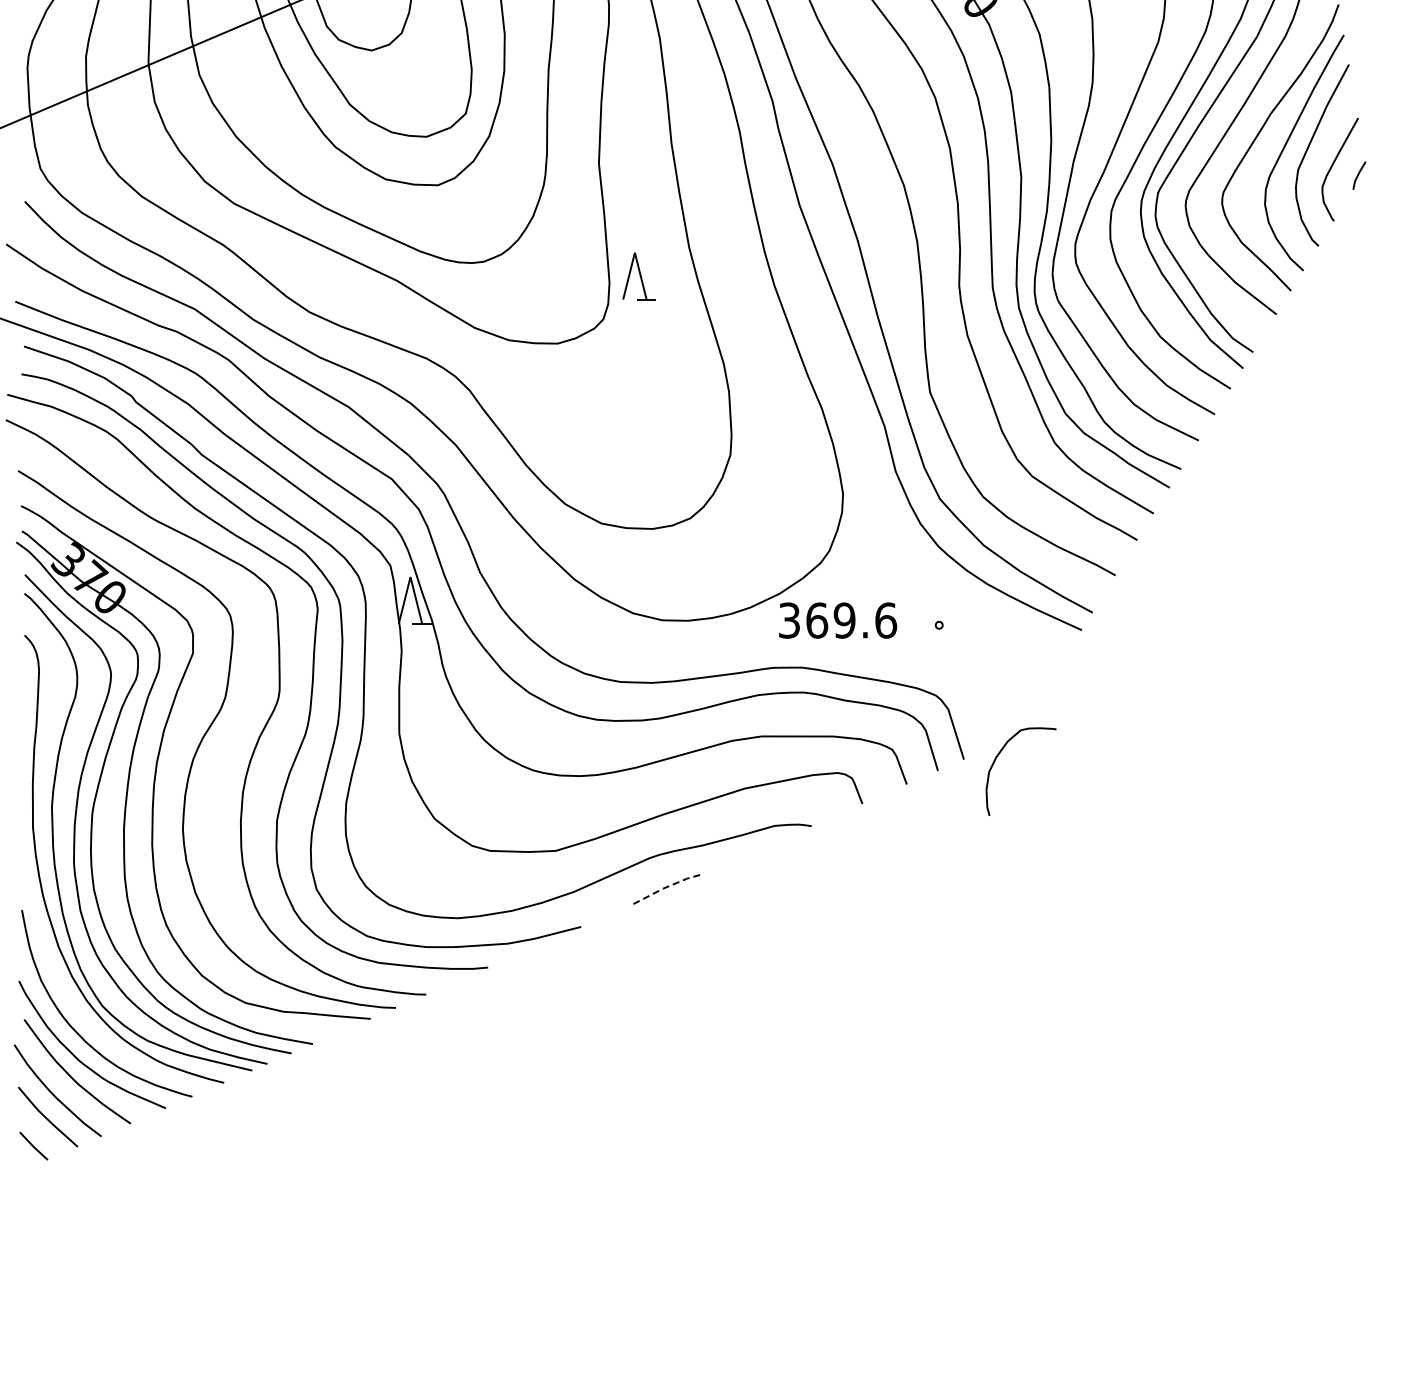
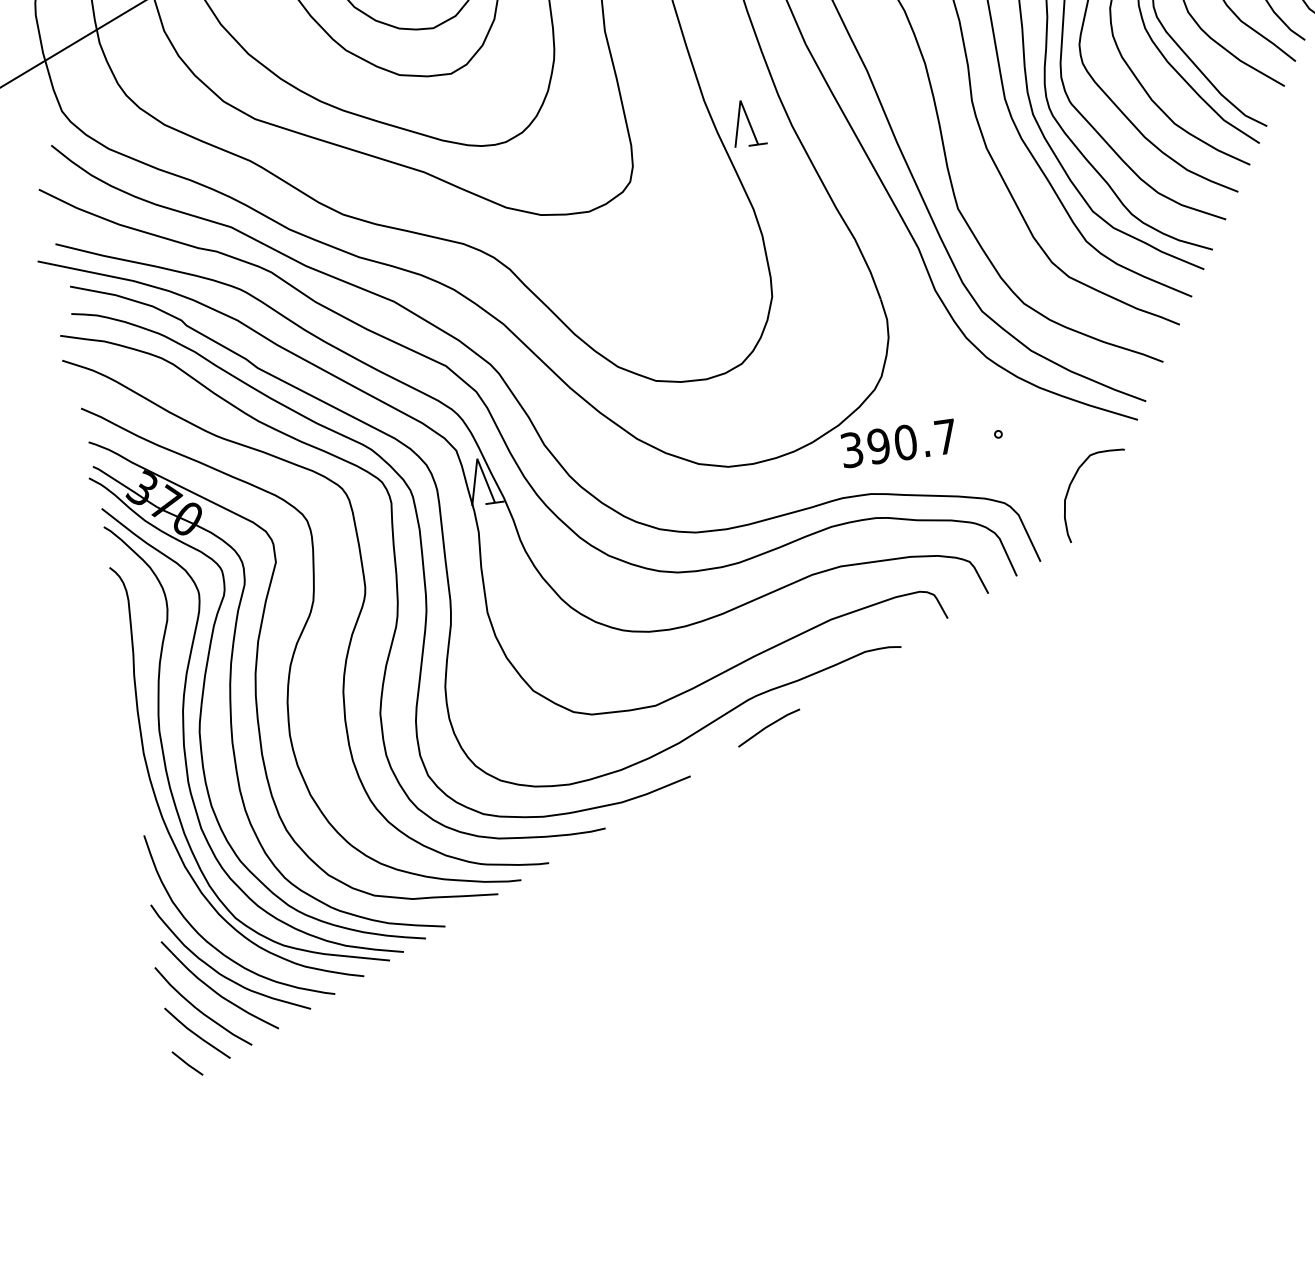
part: (638, 276) -> (747, 123), moved
text: (851, 620) -> (912, 441), 369.6 -> 390.7
curve: (998, 756) -> (1072, 483), moved
line: (666, 887) -> (768, 726), dashed -> solid

